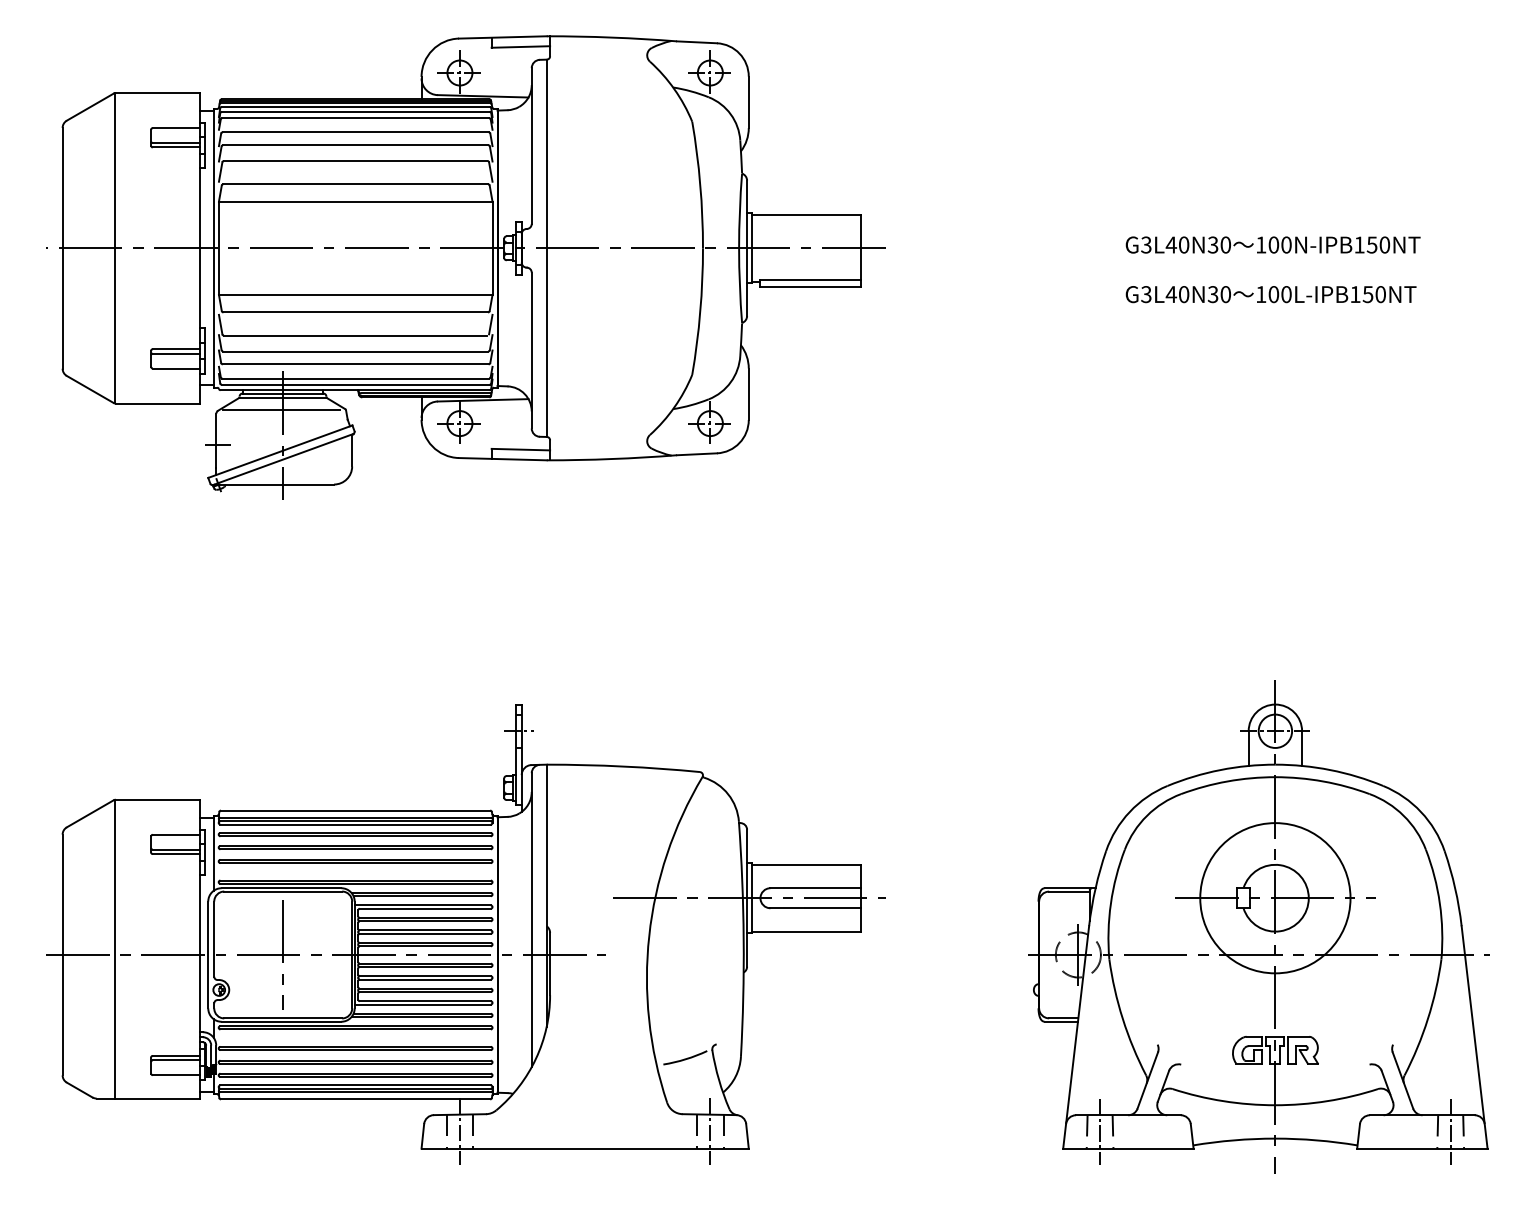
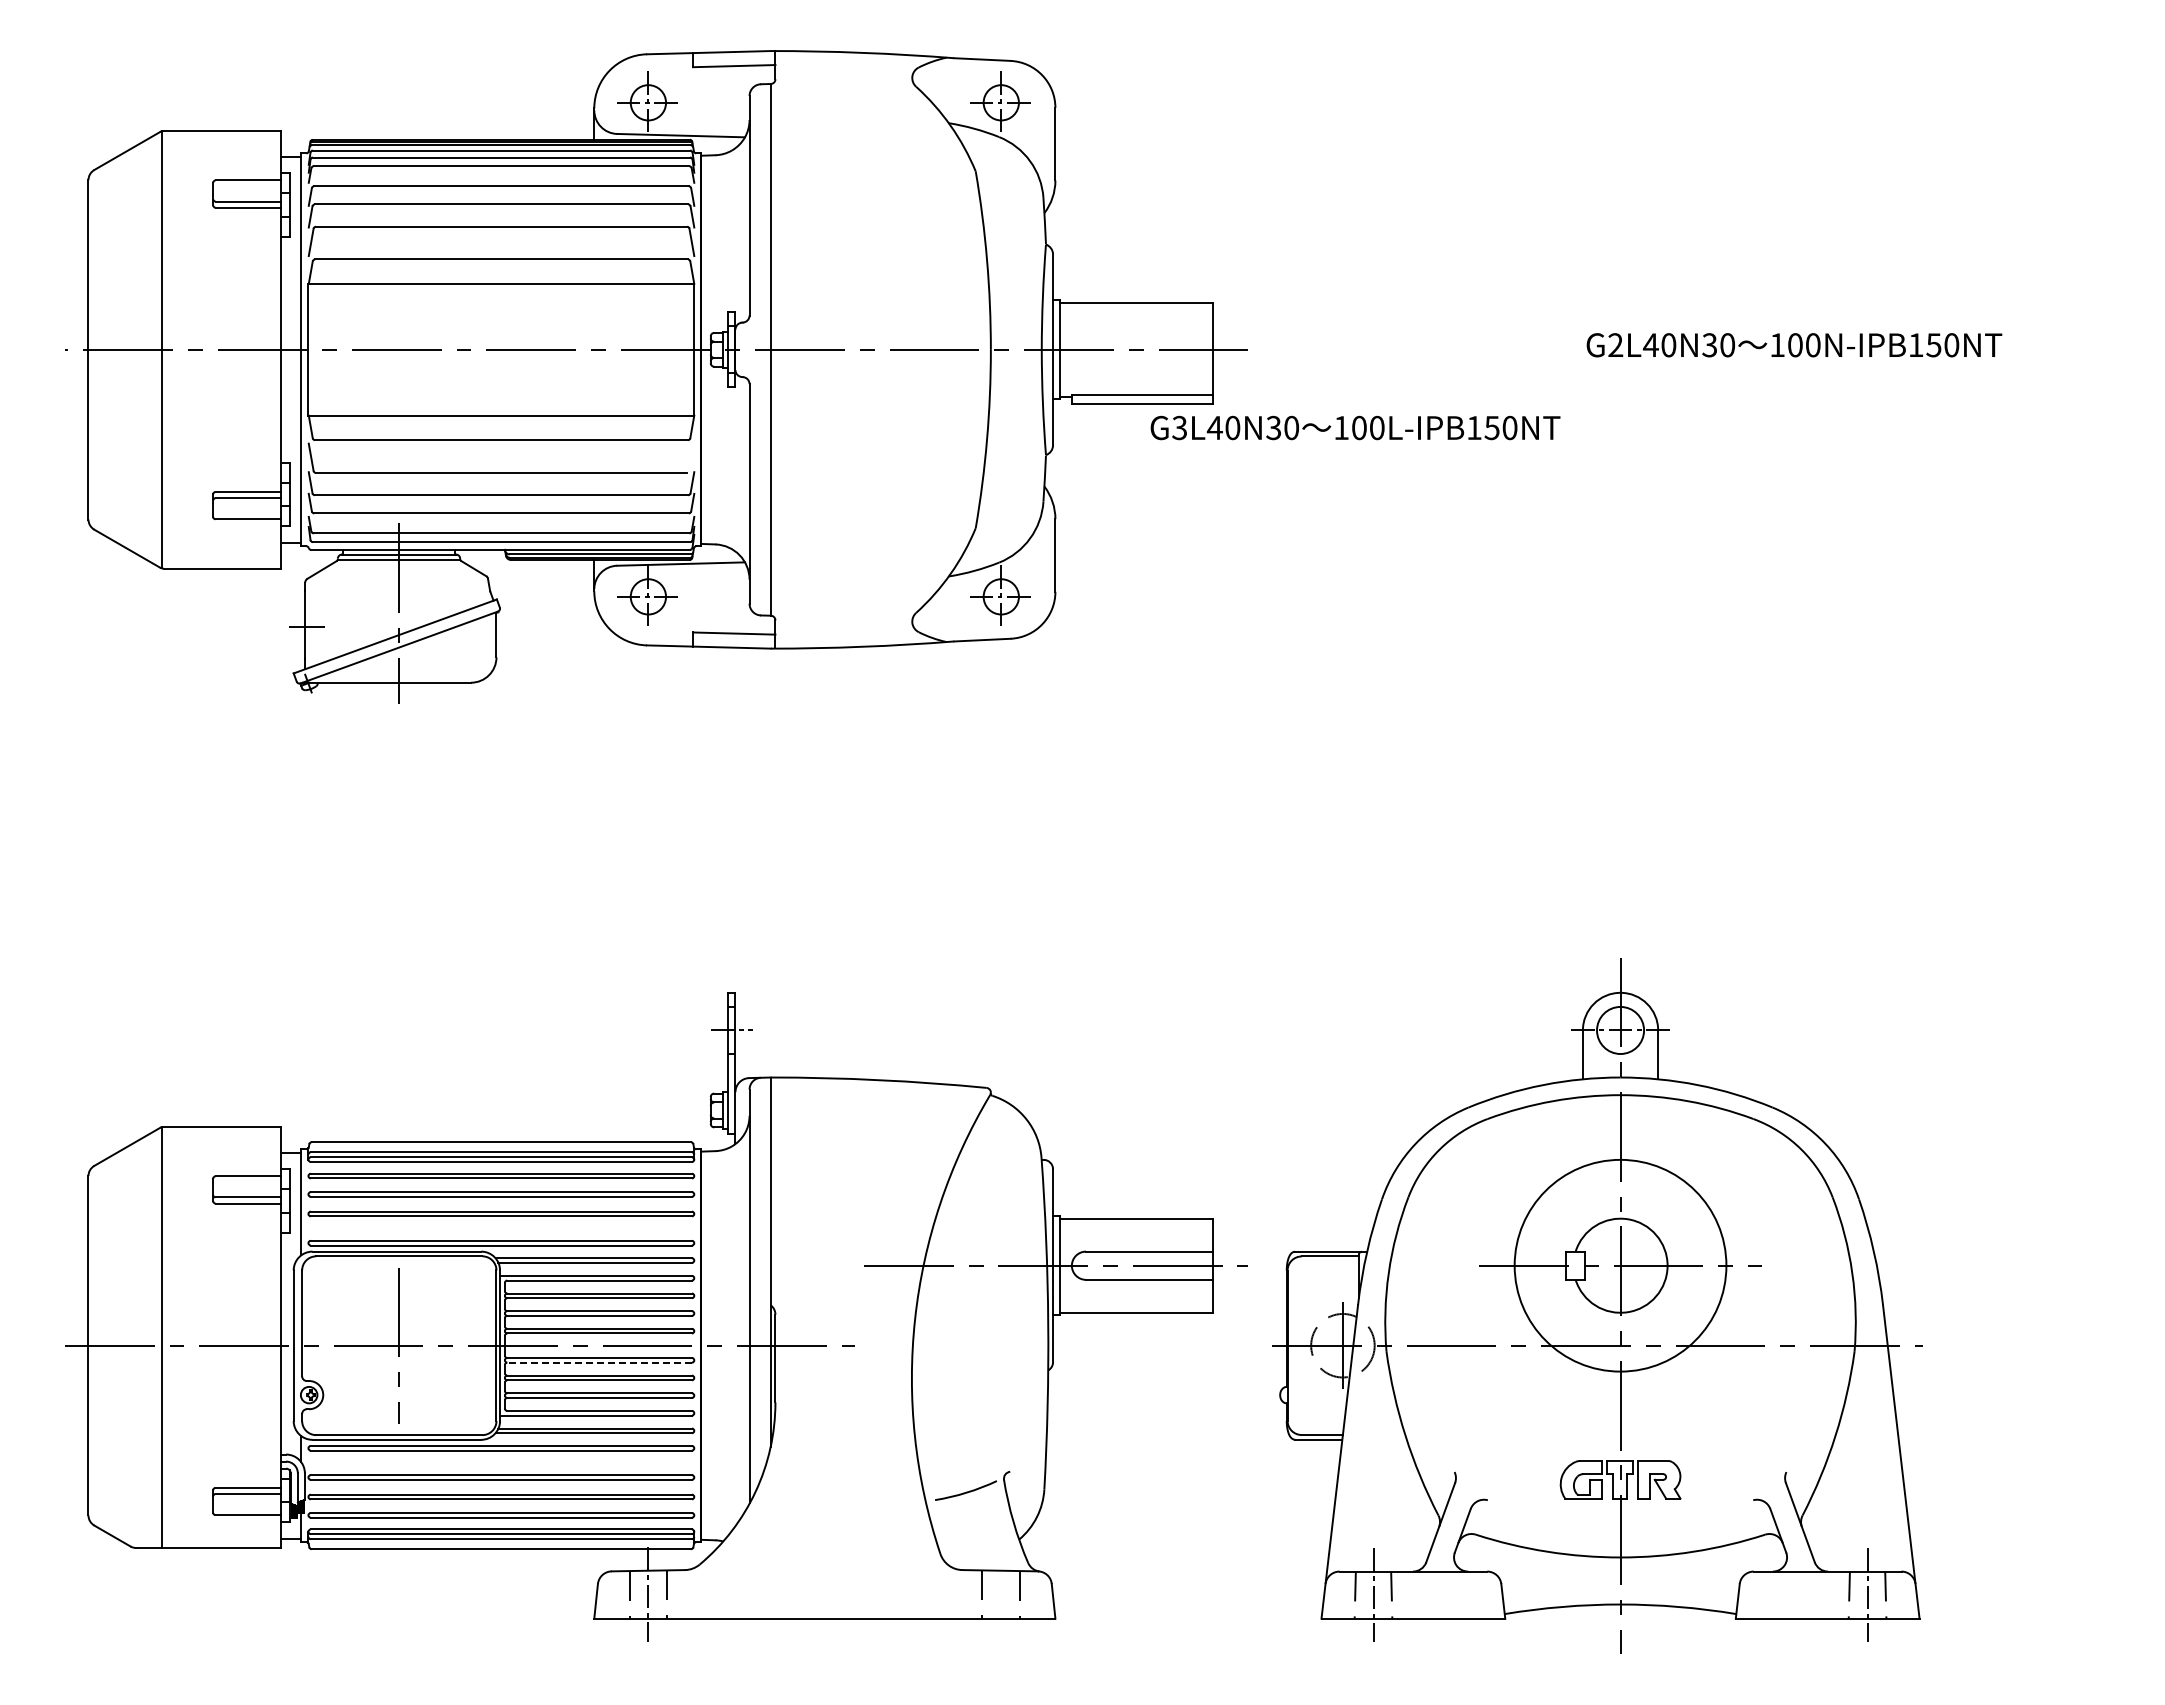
text: (1146, 245) -> (1615, 345), G3L40N30 -> G2L40N30
text: (1271, 294) -> (1355, 427), moved
line: (490, 324) -> (691, 457), removed
line: (281, 409) -> (396, 577), removed
part: (1259, 926) -> (1597, 1305), moved
line: (425, 966) -> (599, 1362), solid -> dashed
line: (710, 1131) -> (1001, 1594), removed

